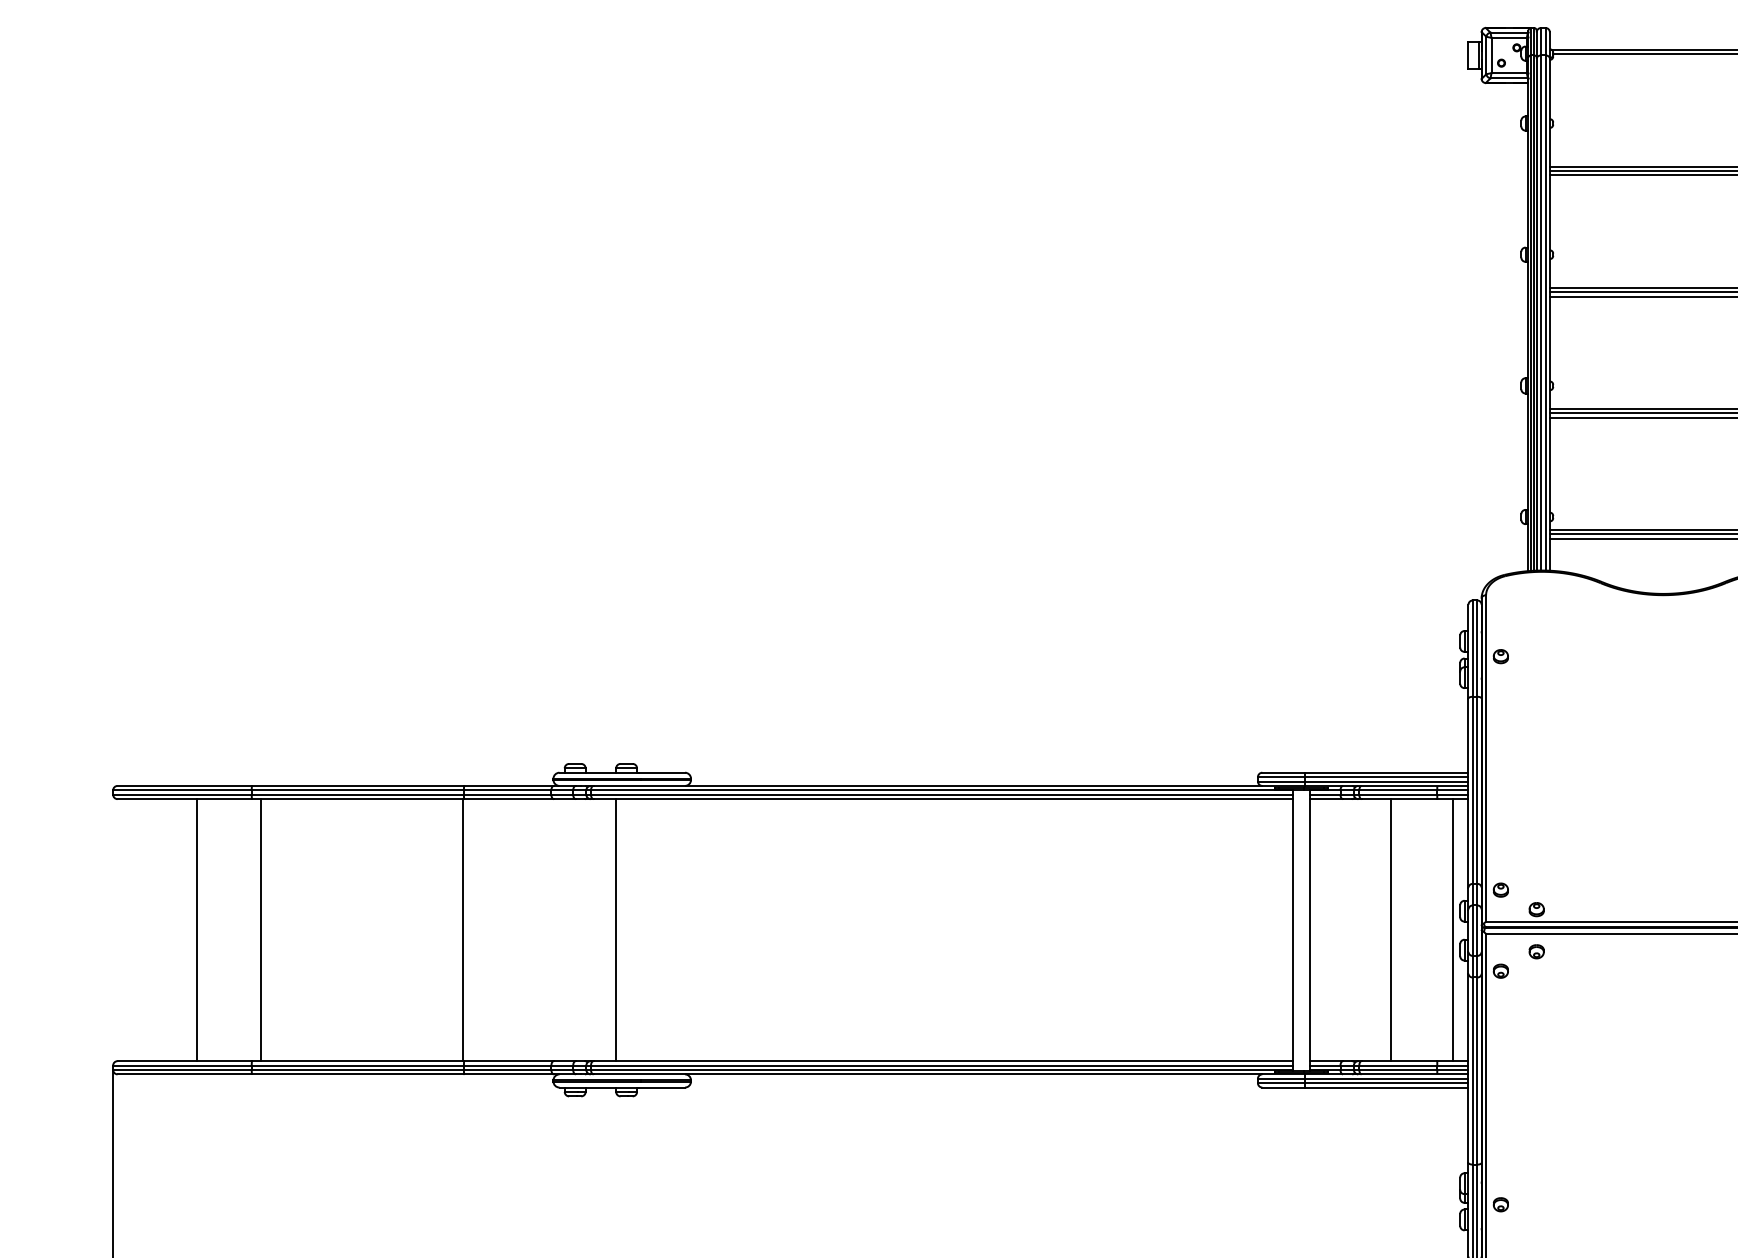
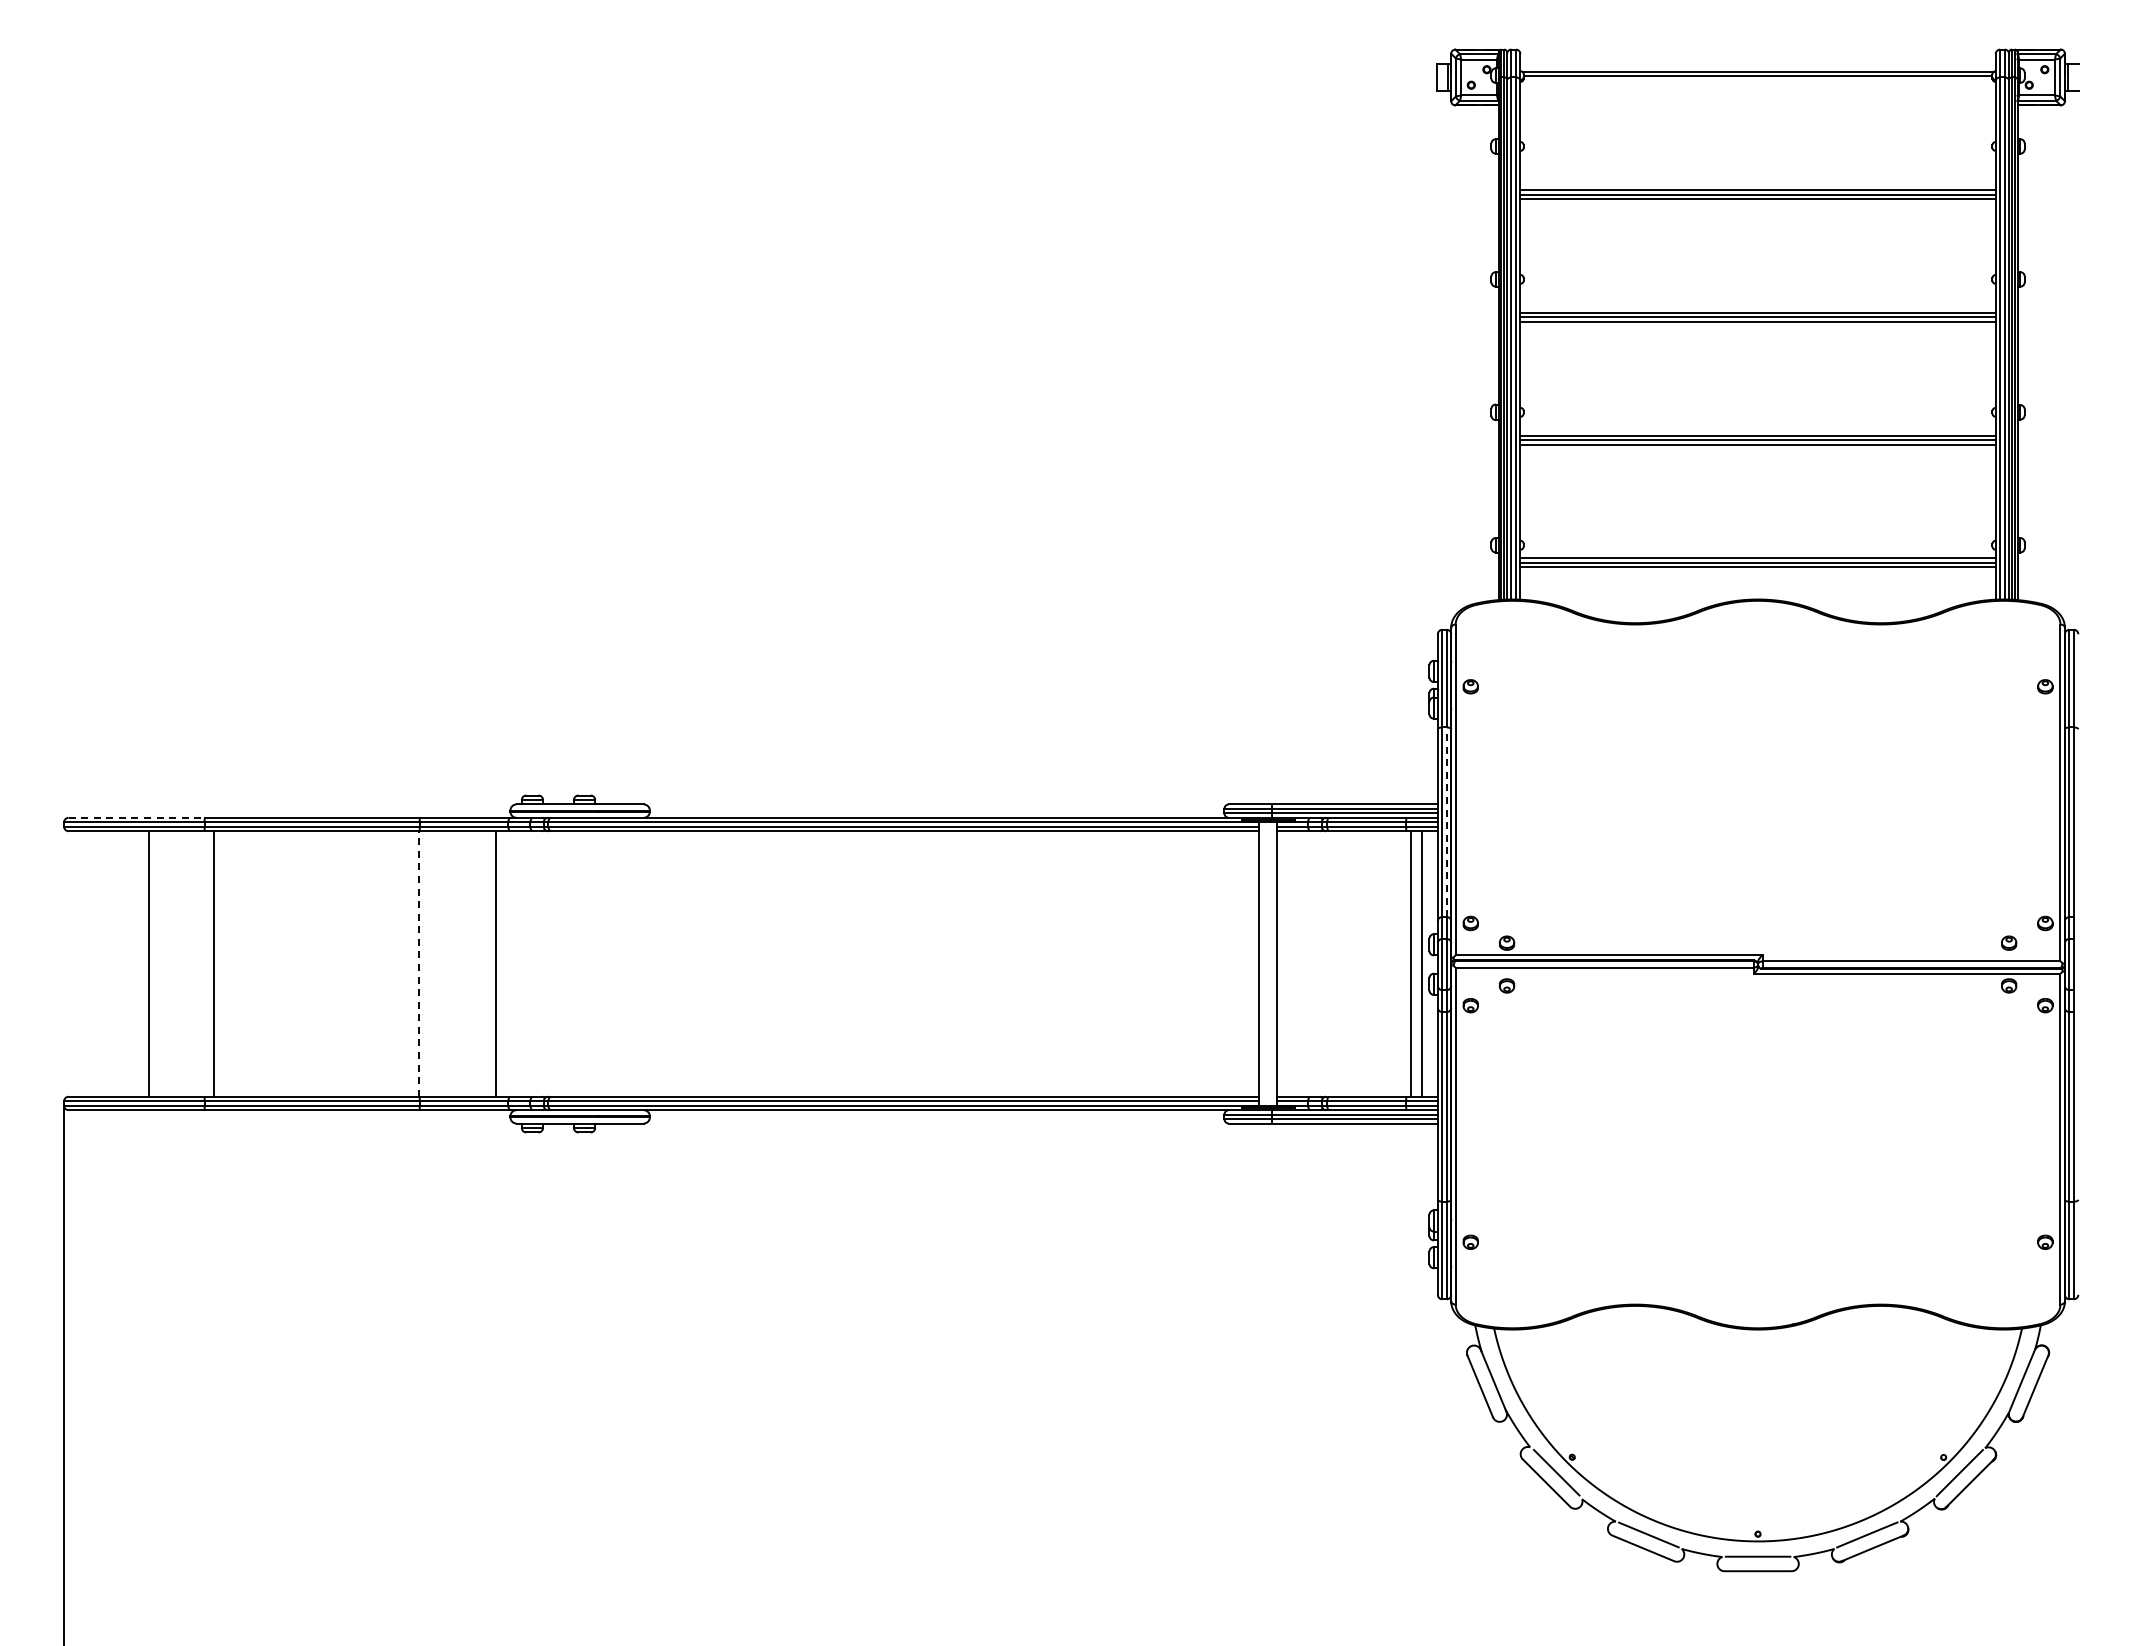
line: (185, 785) -> (137, 817), solid -> dashed
line: (1477, 790) -> (1446, 822), solid -> dashed
line: (615, 929) -> (495, 963), moved
line: (1391, 929) -> (1411, 963), moved
line: (462, 930) -> (418, 964), solid -> dashed

